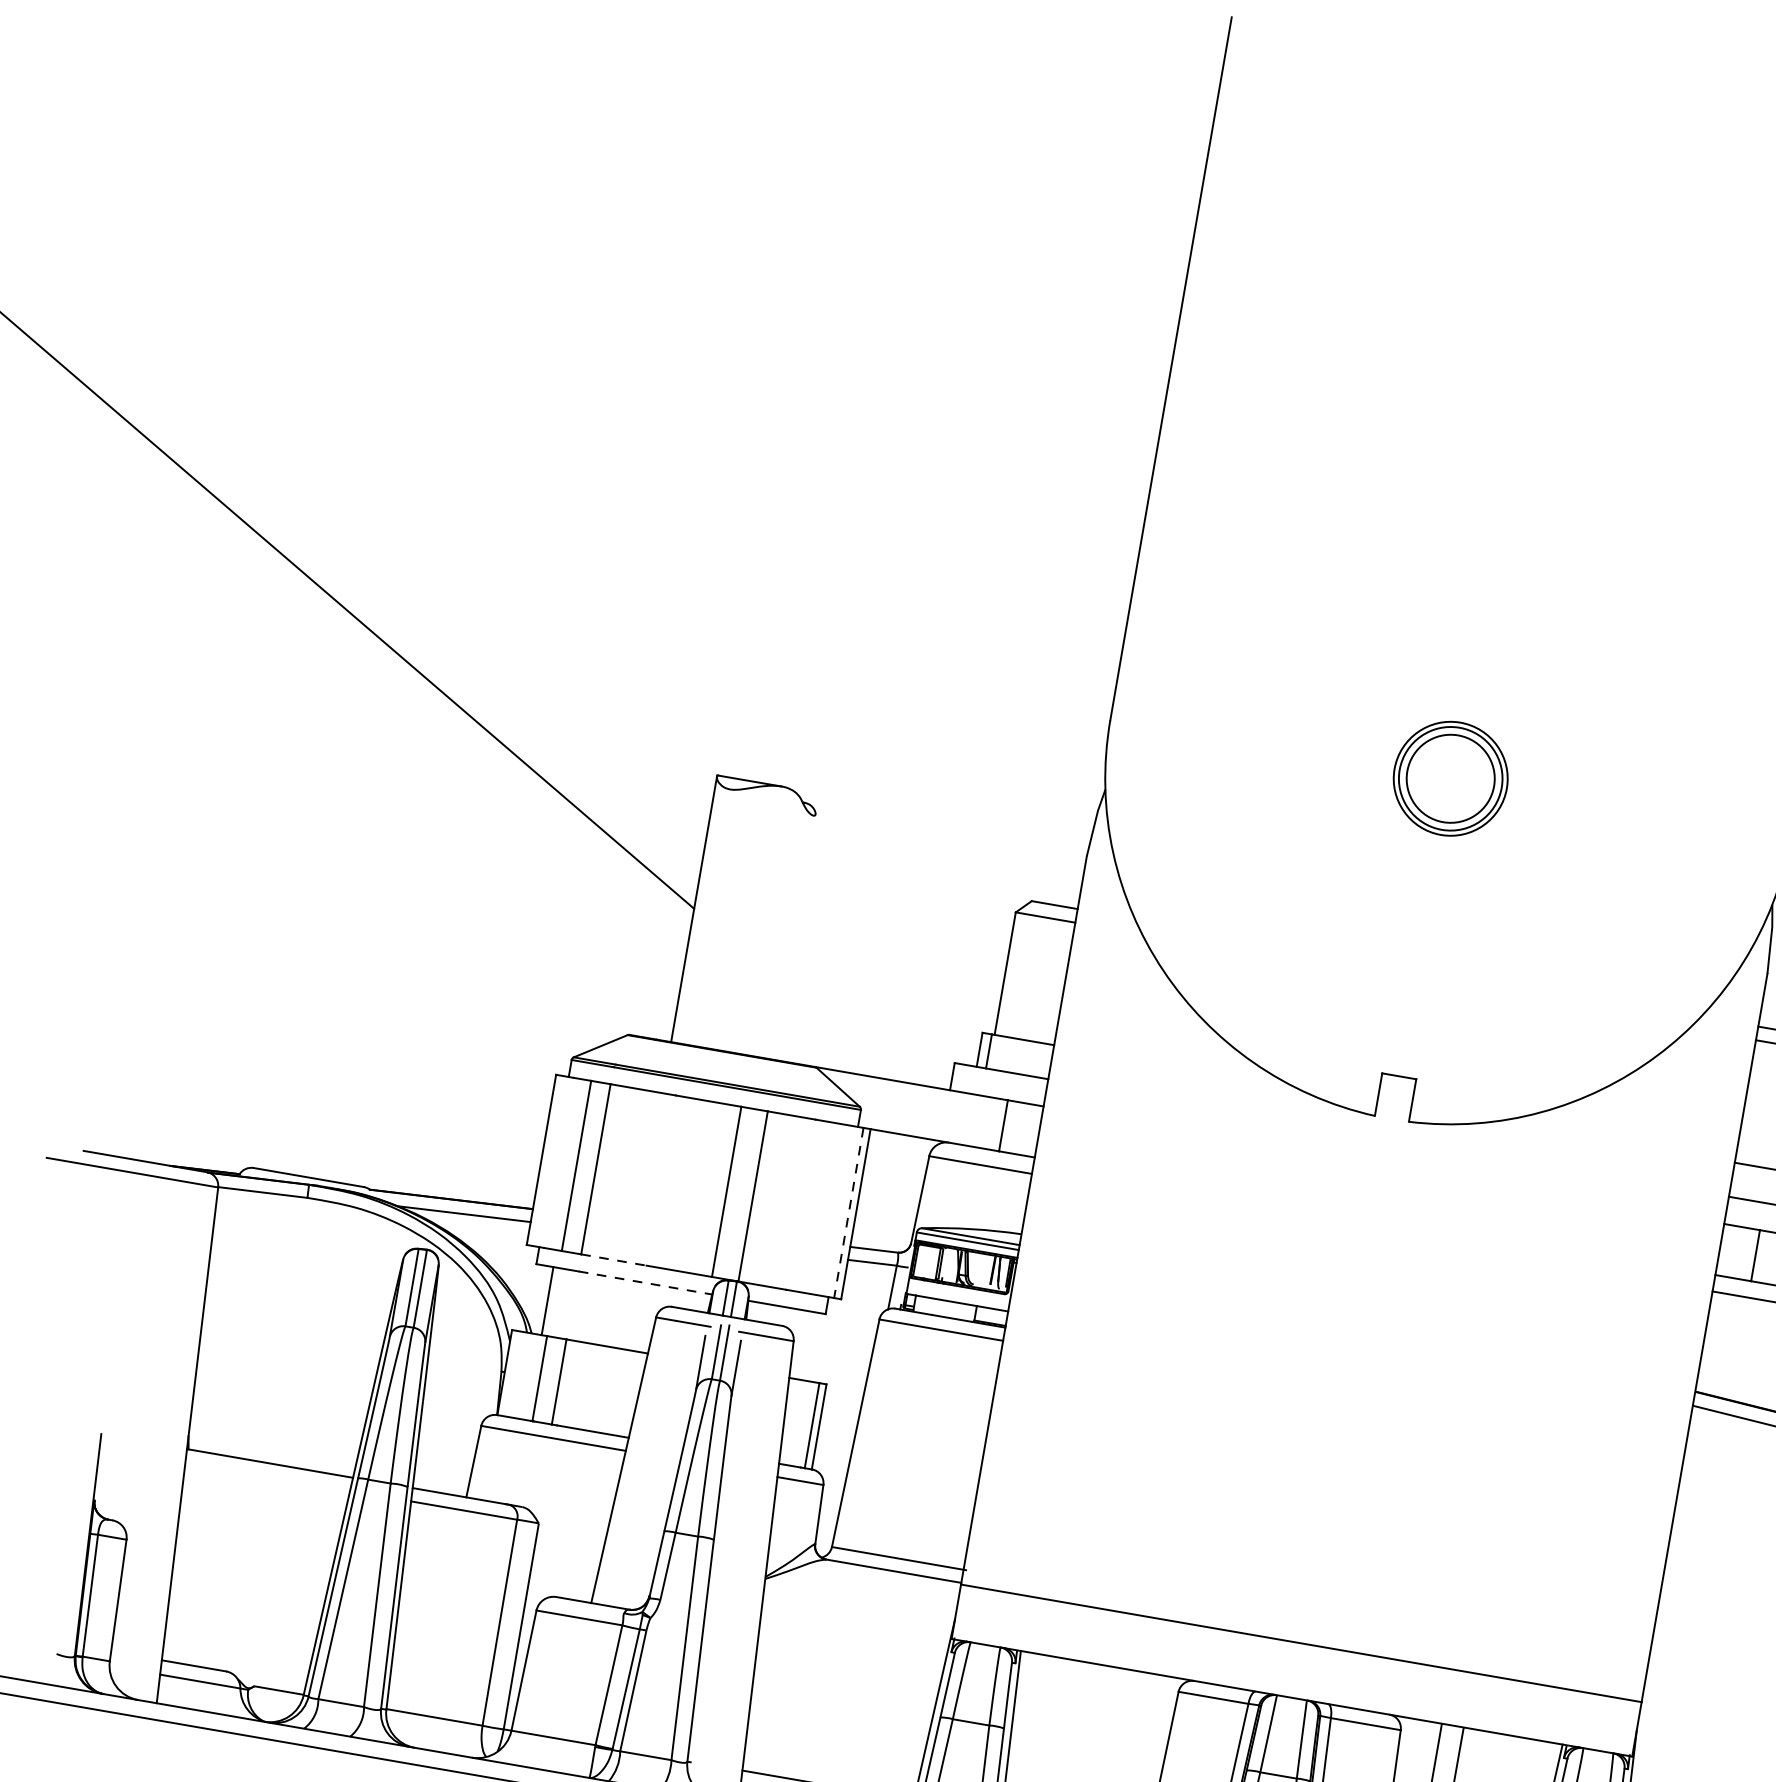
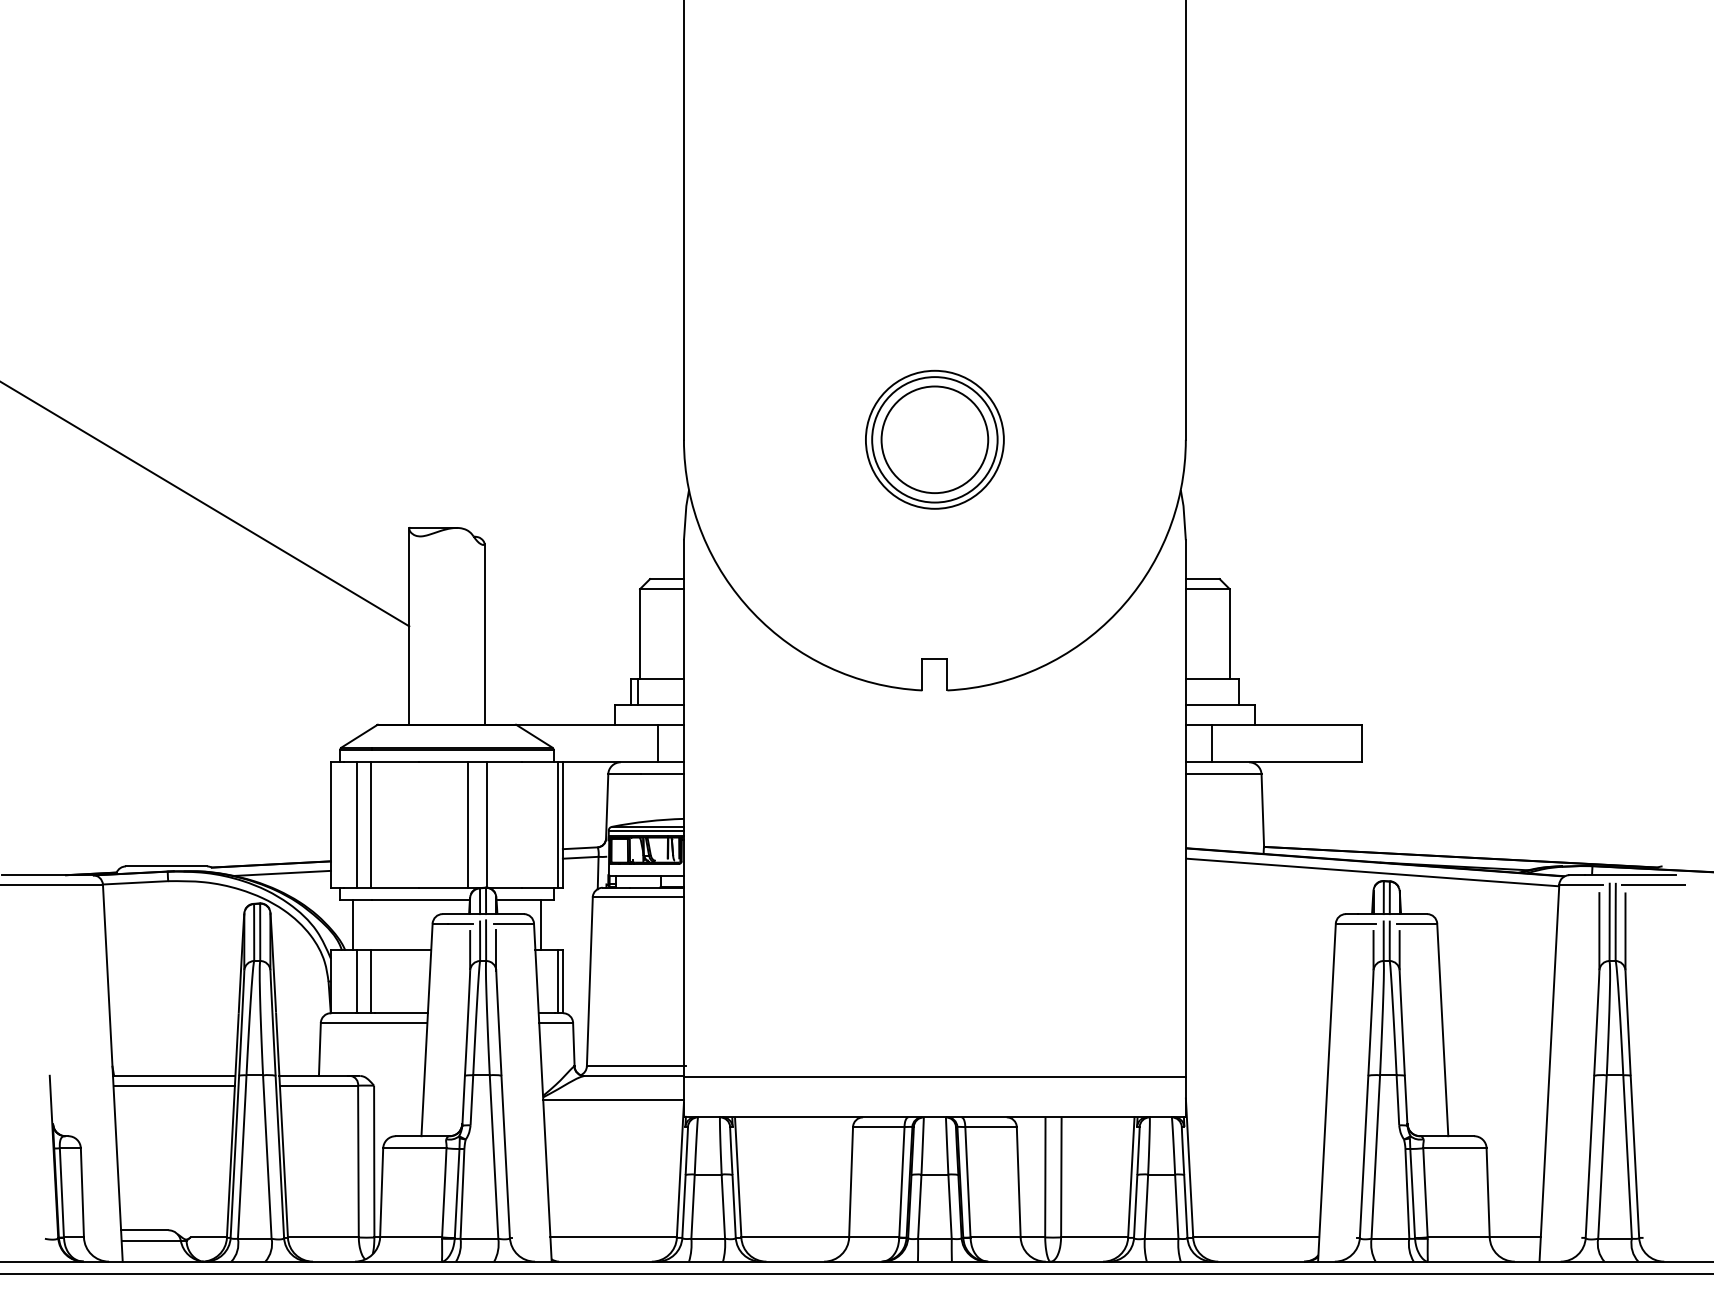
part: (1450, 778) -> (934, 439), size x1.67
line: (794, 936) -> (484, 633), added
line: (848, 1213) -> (557, 825), dashed -> solid
line: (614, 1259) -> (395, 887), dashed -> solid
line: (646, 1283) -> (421, 900), dashed -> solid
line: (803, 1345) -> (541, 925), added
line: (266, 1476) -> (173, 1085), added
line: (860, 1599) -> (613, 1100), added

